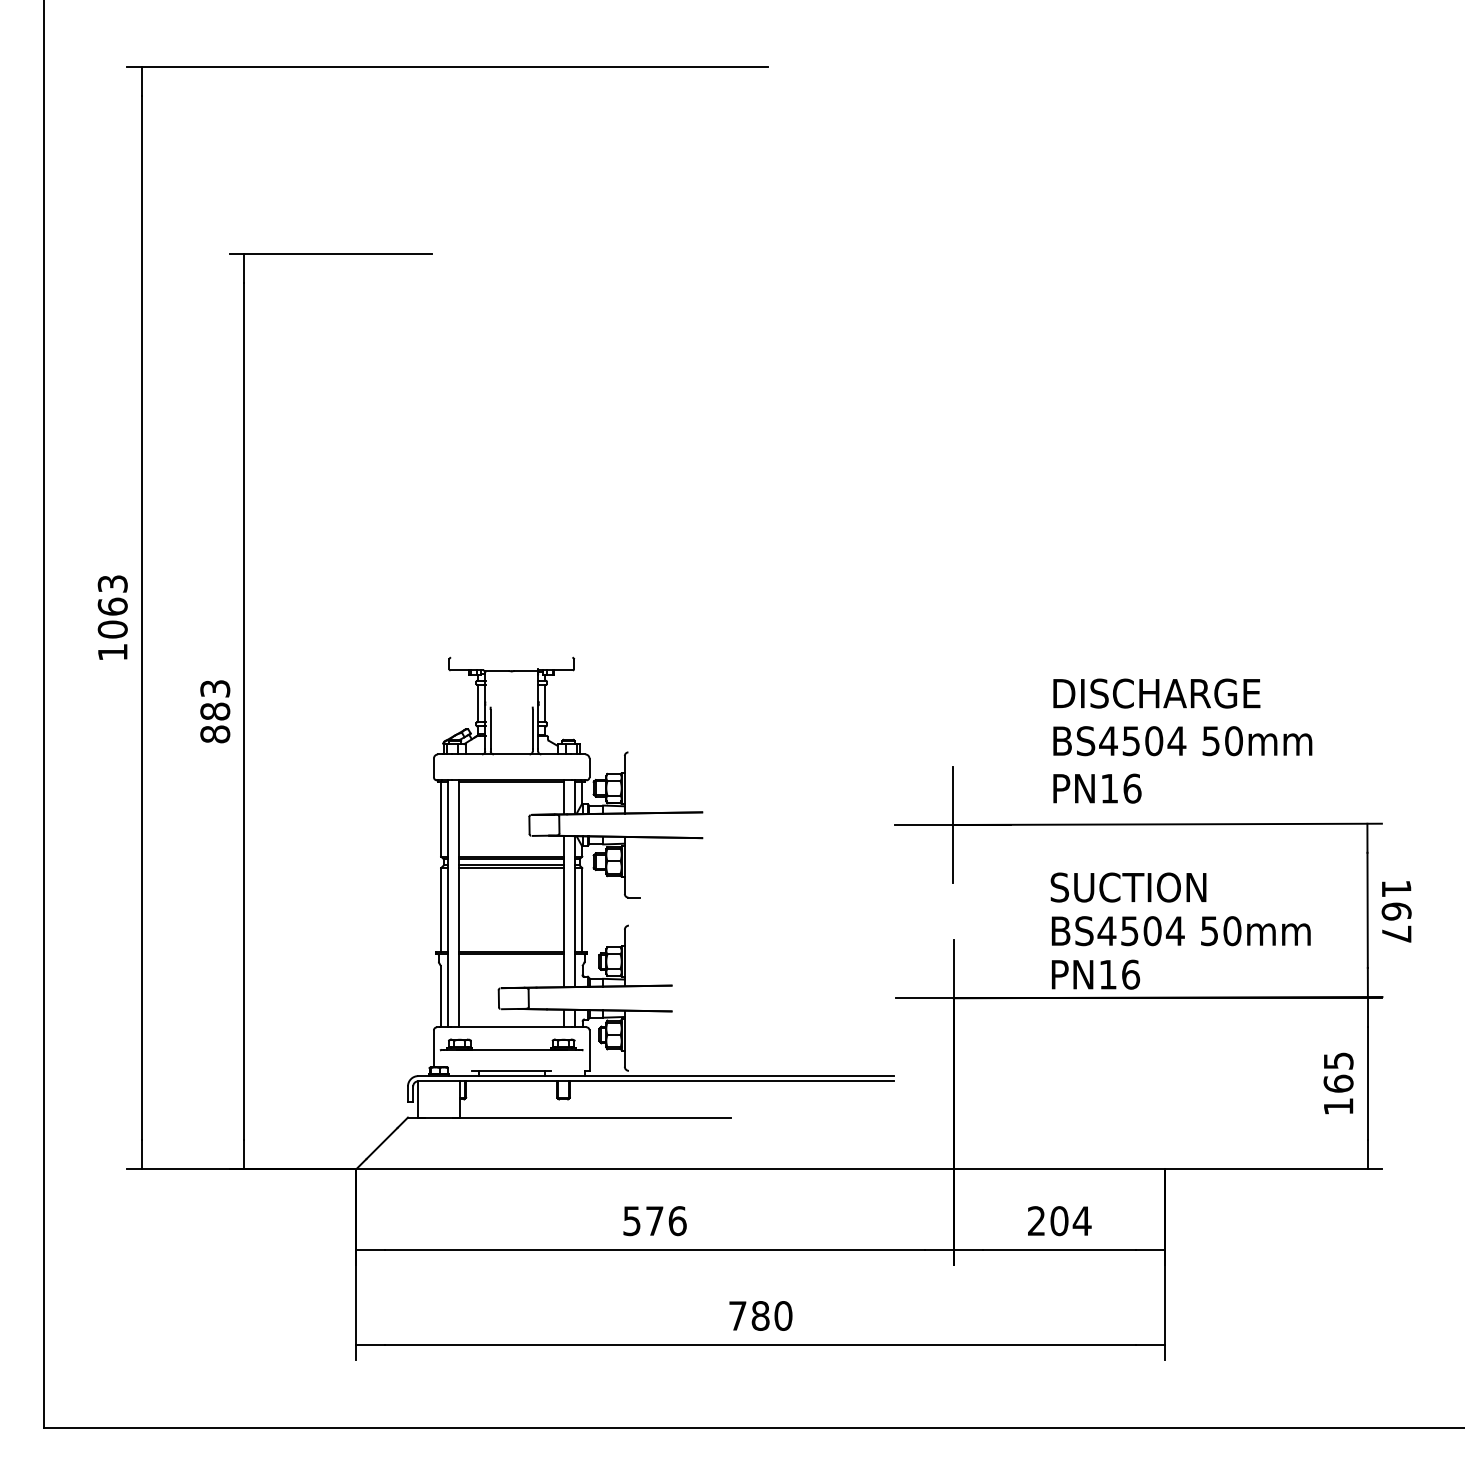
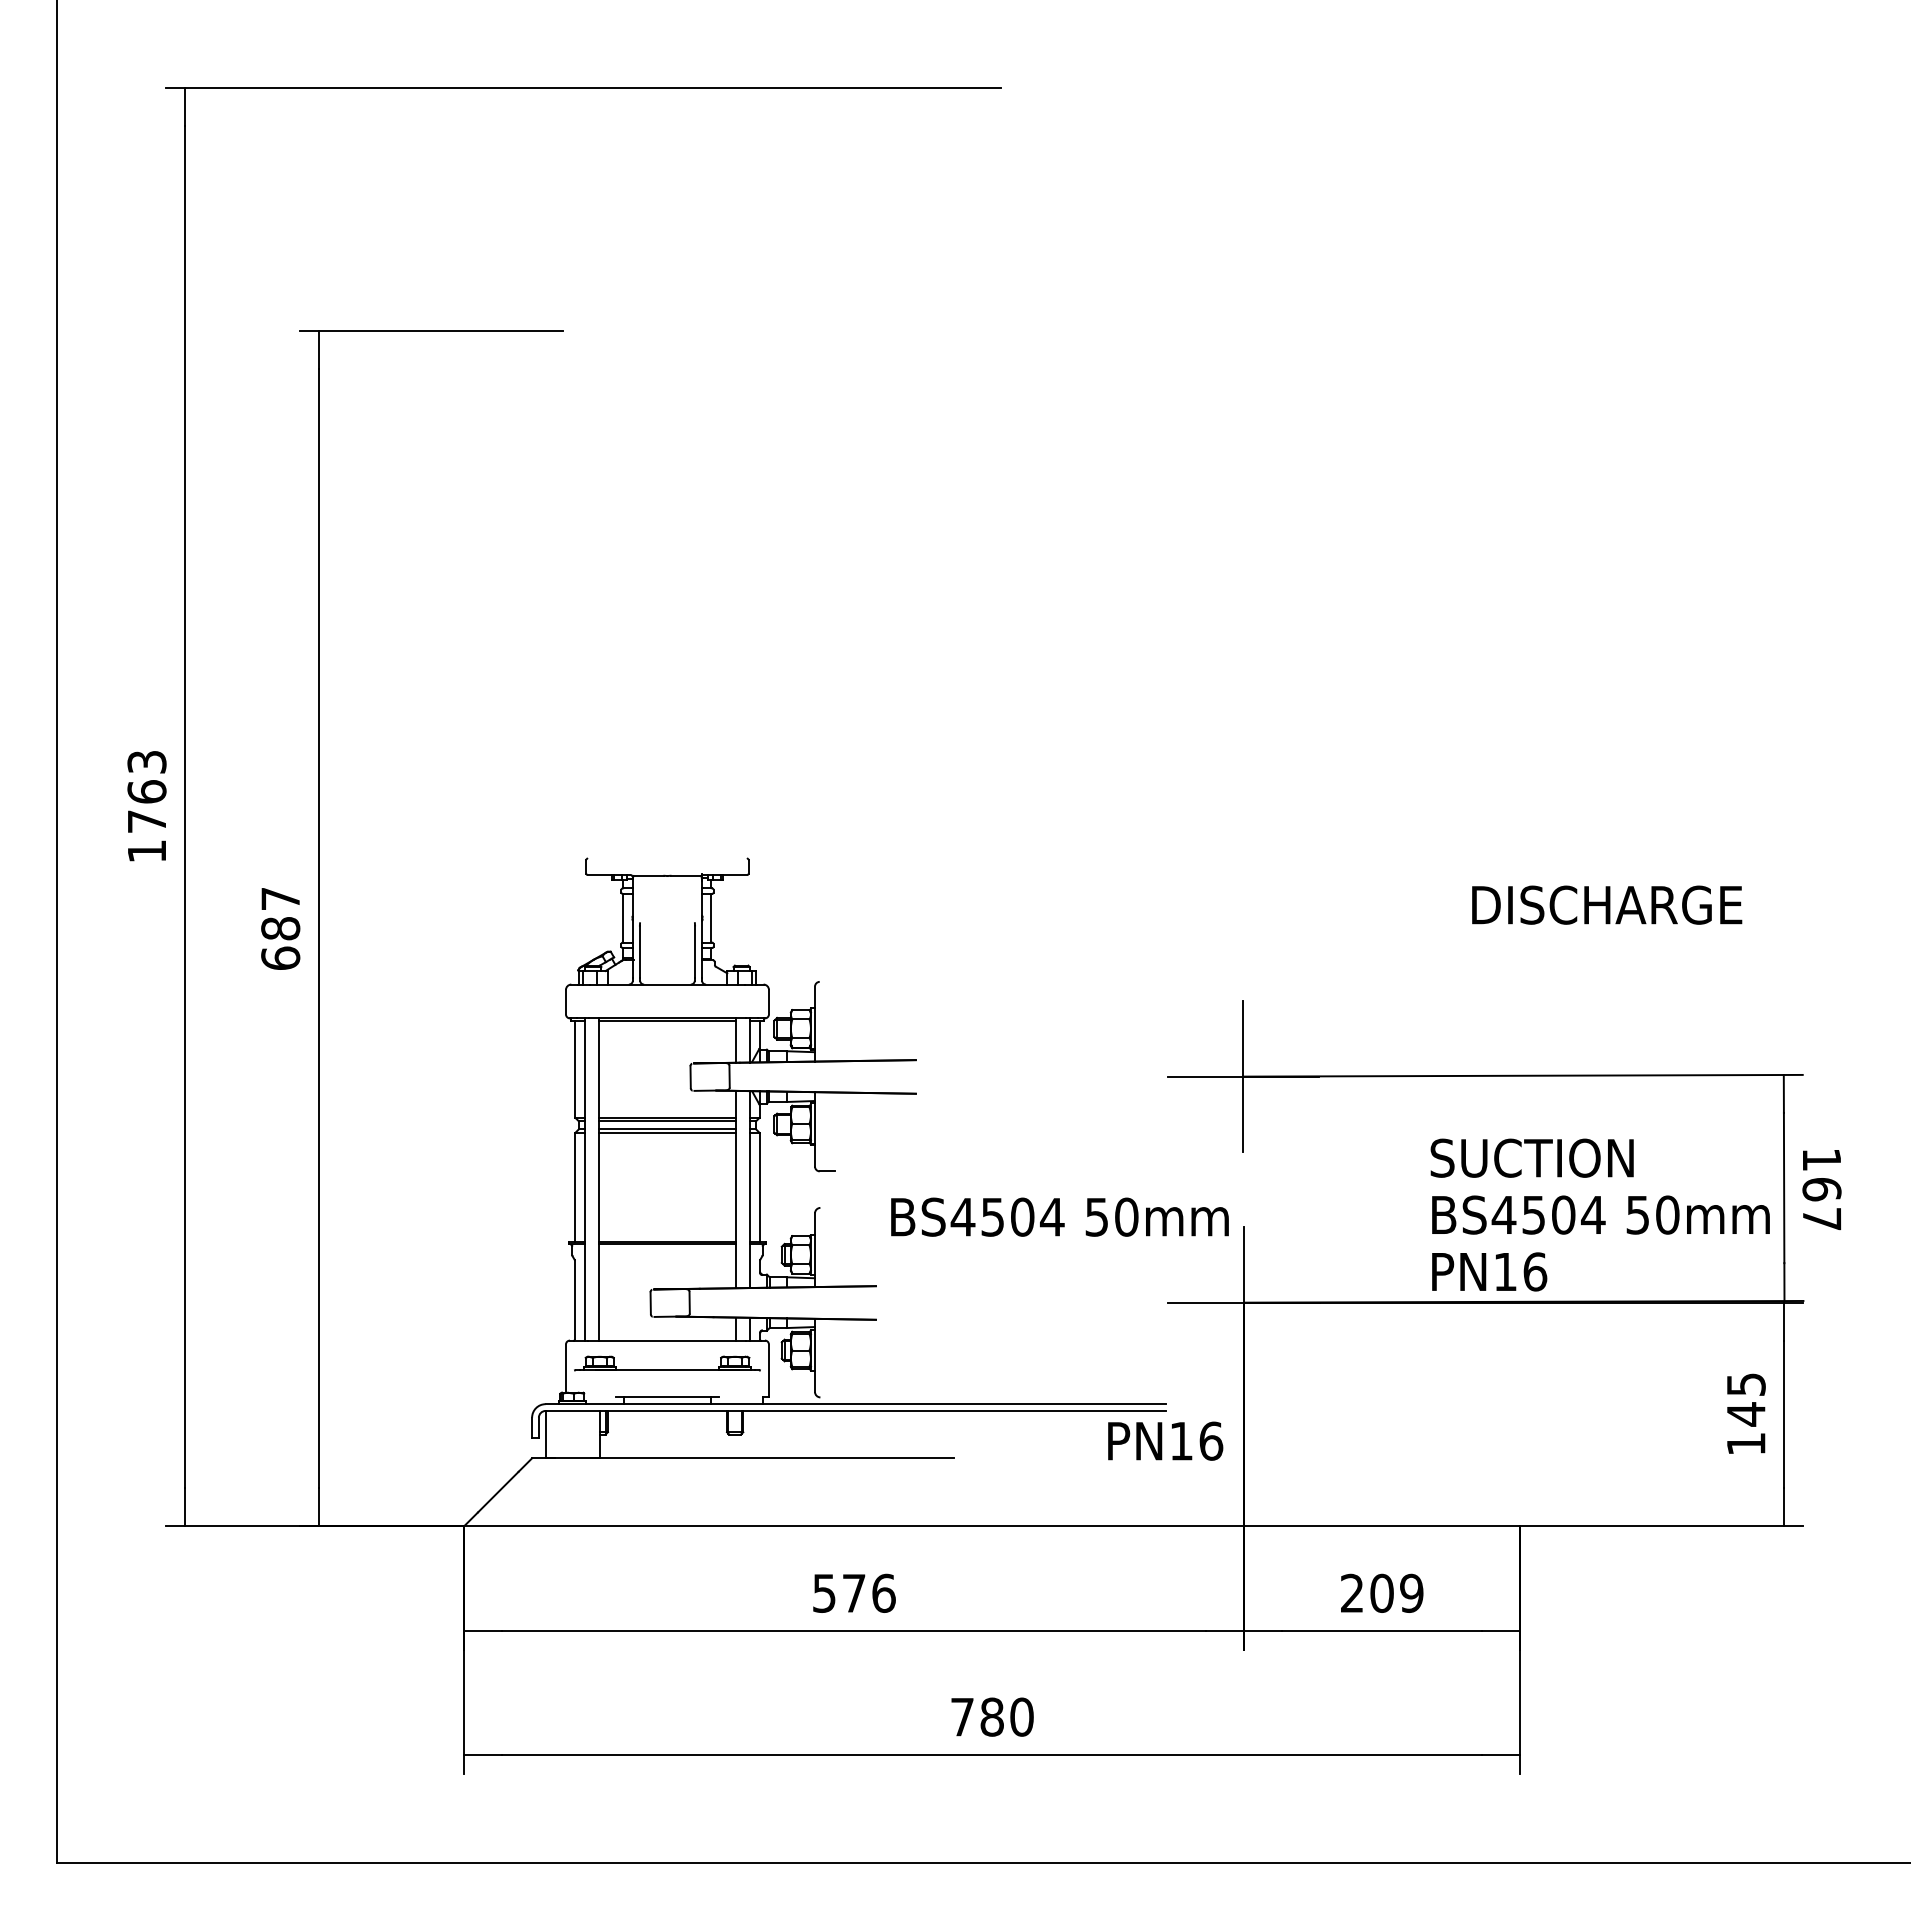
text: (112, 629) -> (146, 821), 1063 -> 1763
text: (1157, 693) -> (1607, 904), moved
text: (215, 711) -> (280, 928), 883 -> 687
text: (1182, 740) -> (1059, 1216), moved
text: (1097, 788) -> (1165, 1440), moved
text: (1180, 930) -> (1599, 1214), moved
text: (1338, 1083) -> (1745, 1414), 165 -> 145
text: (1082, 1220) -> (1411, 1592), 204 -> 209

